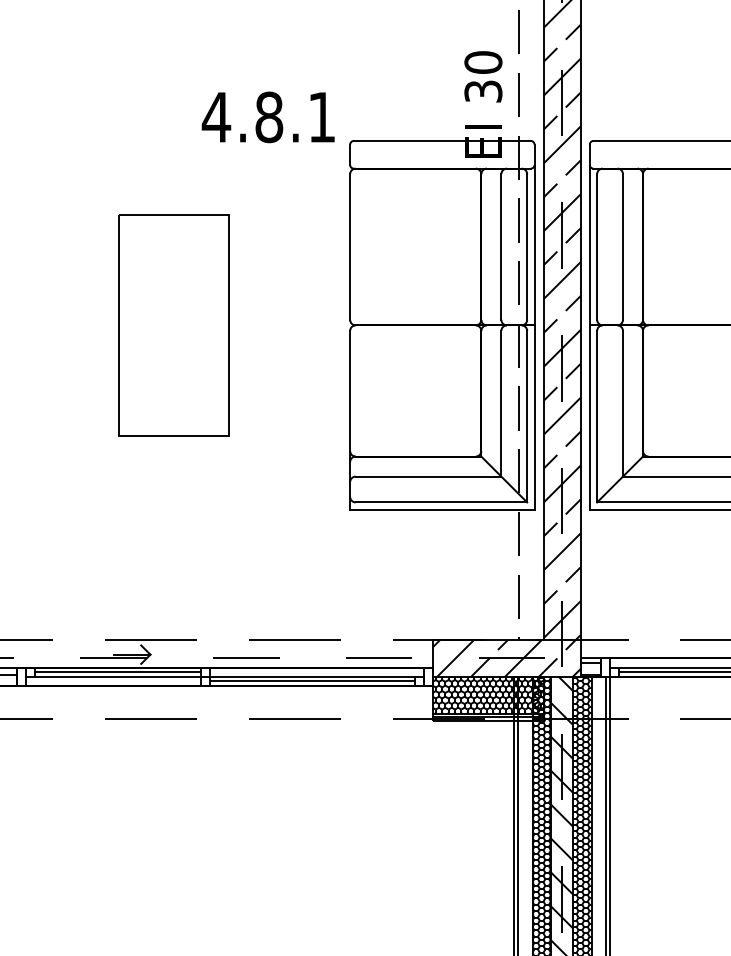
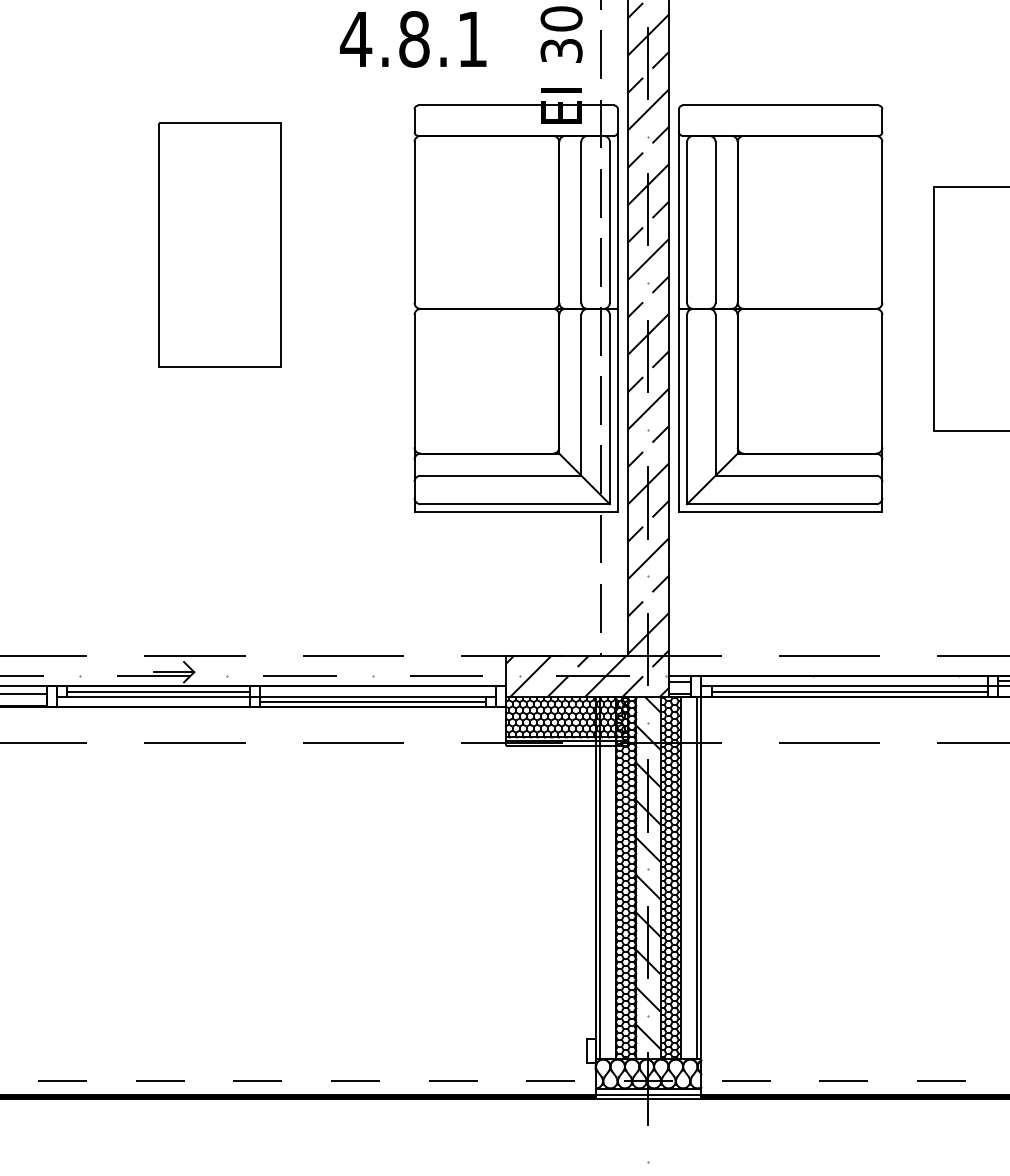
text: (268, 117) -> (413, 39), moved
part: (173, 325) -> (219, 244), moved

